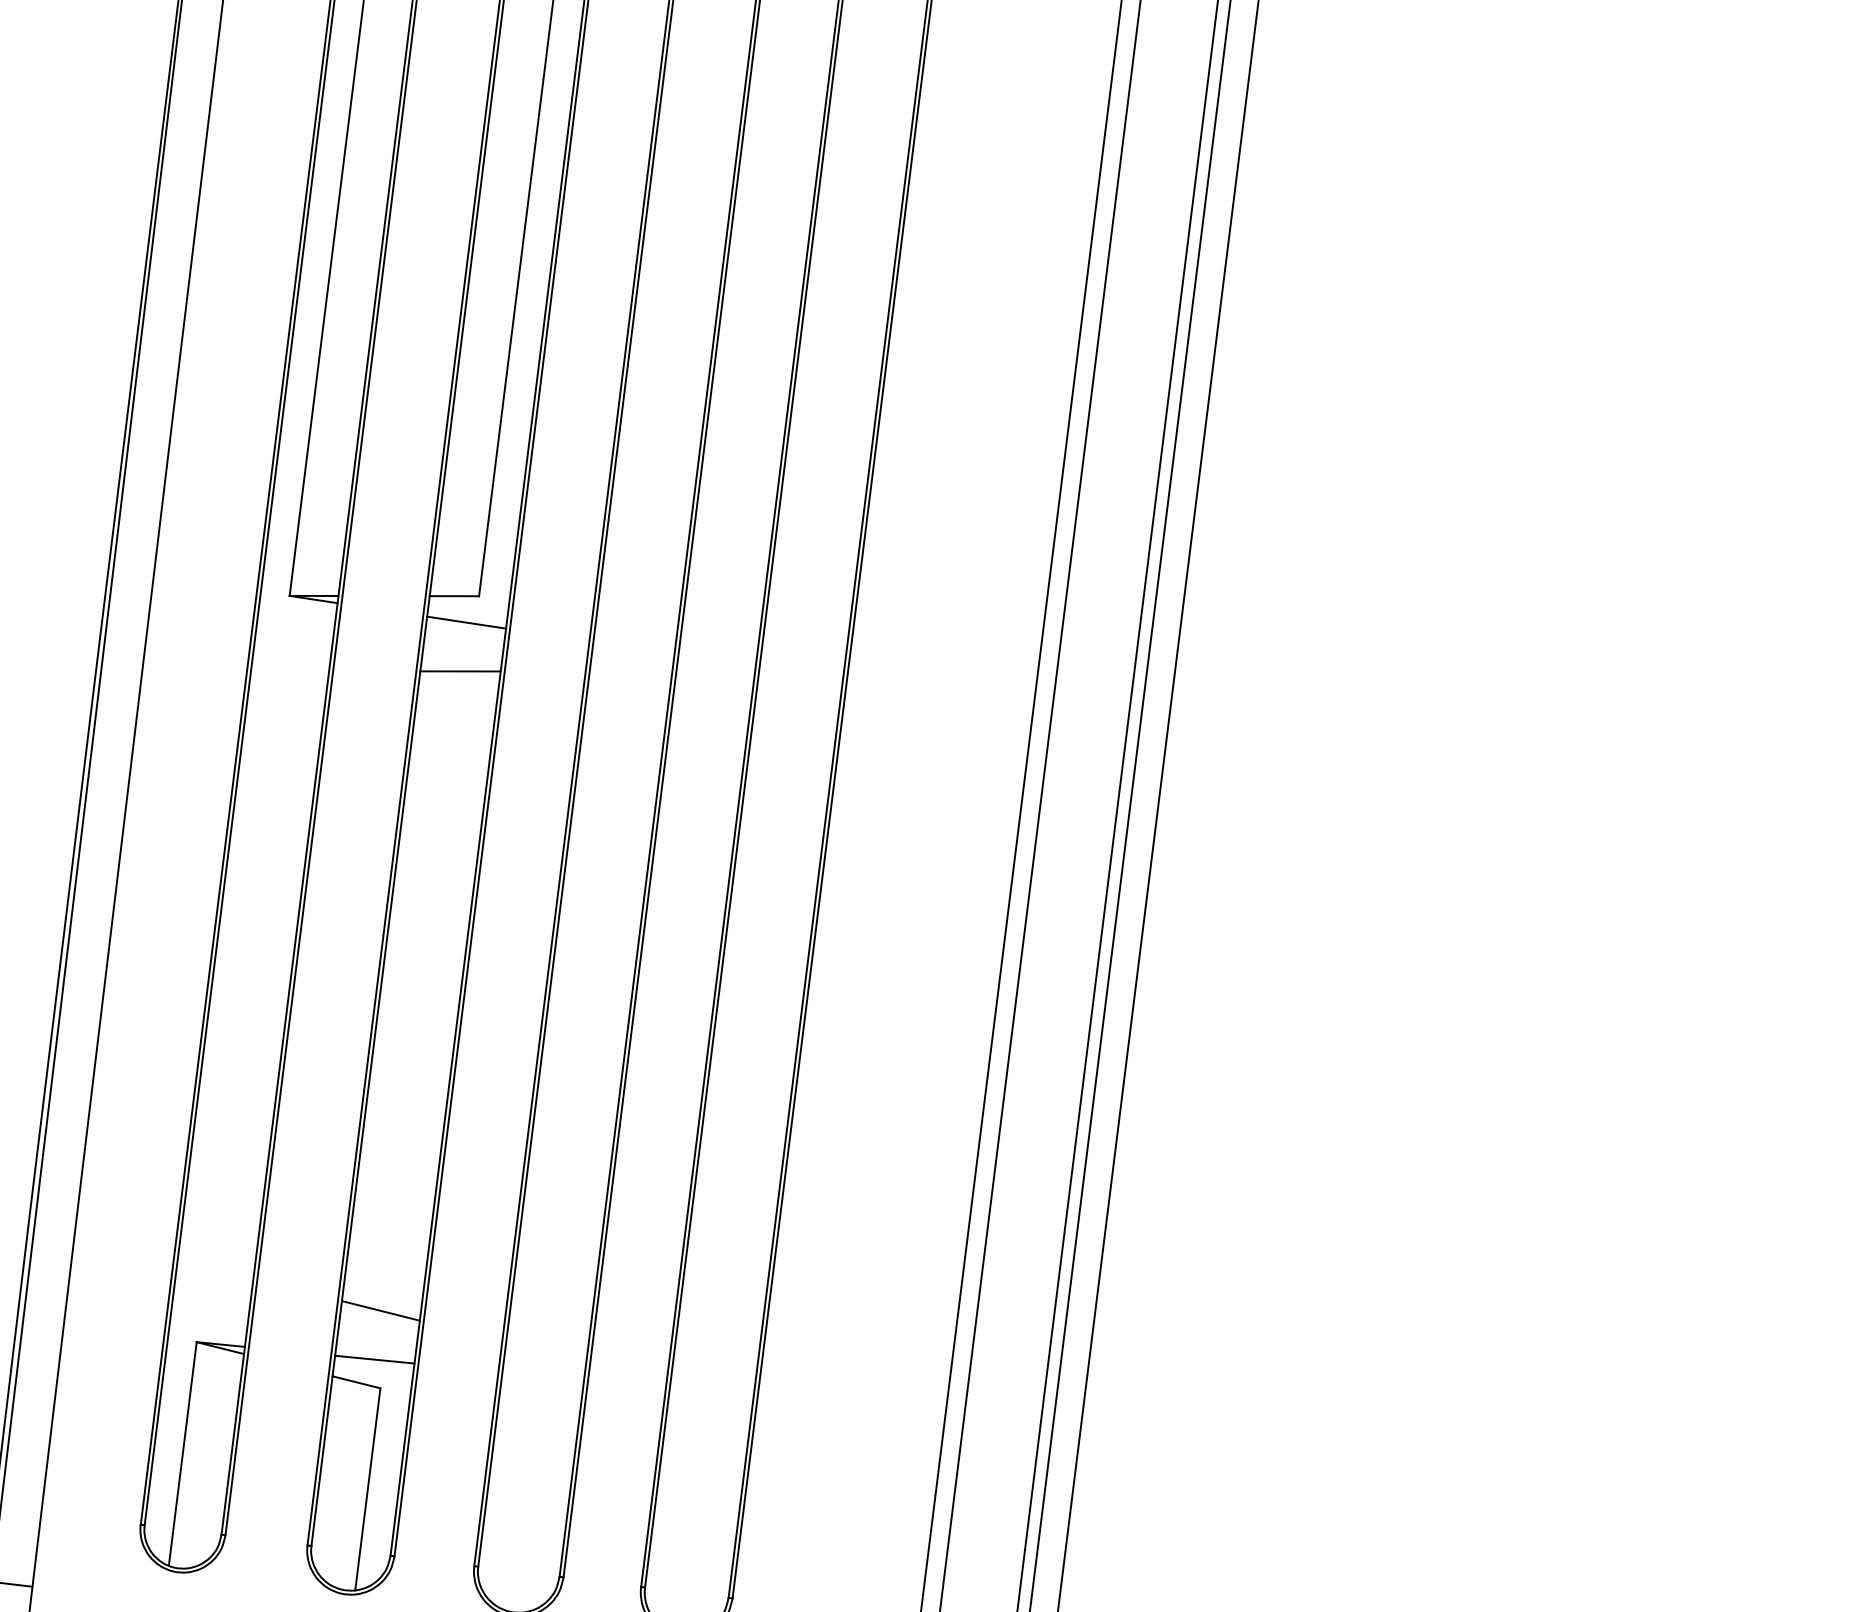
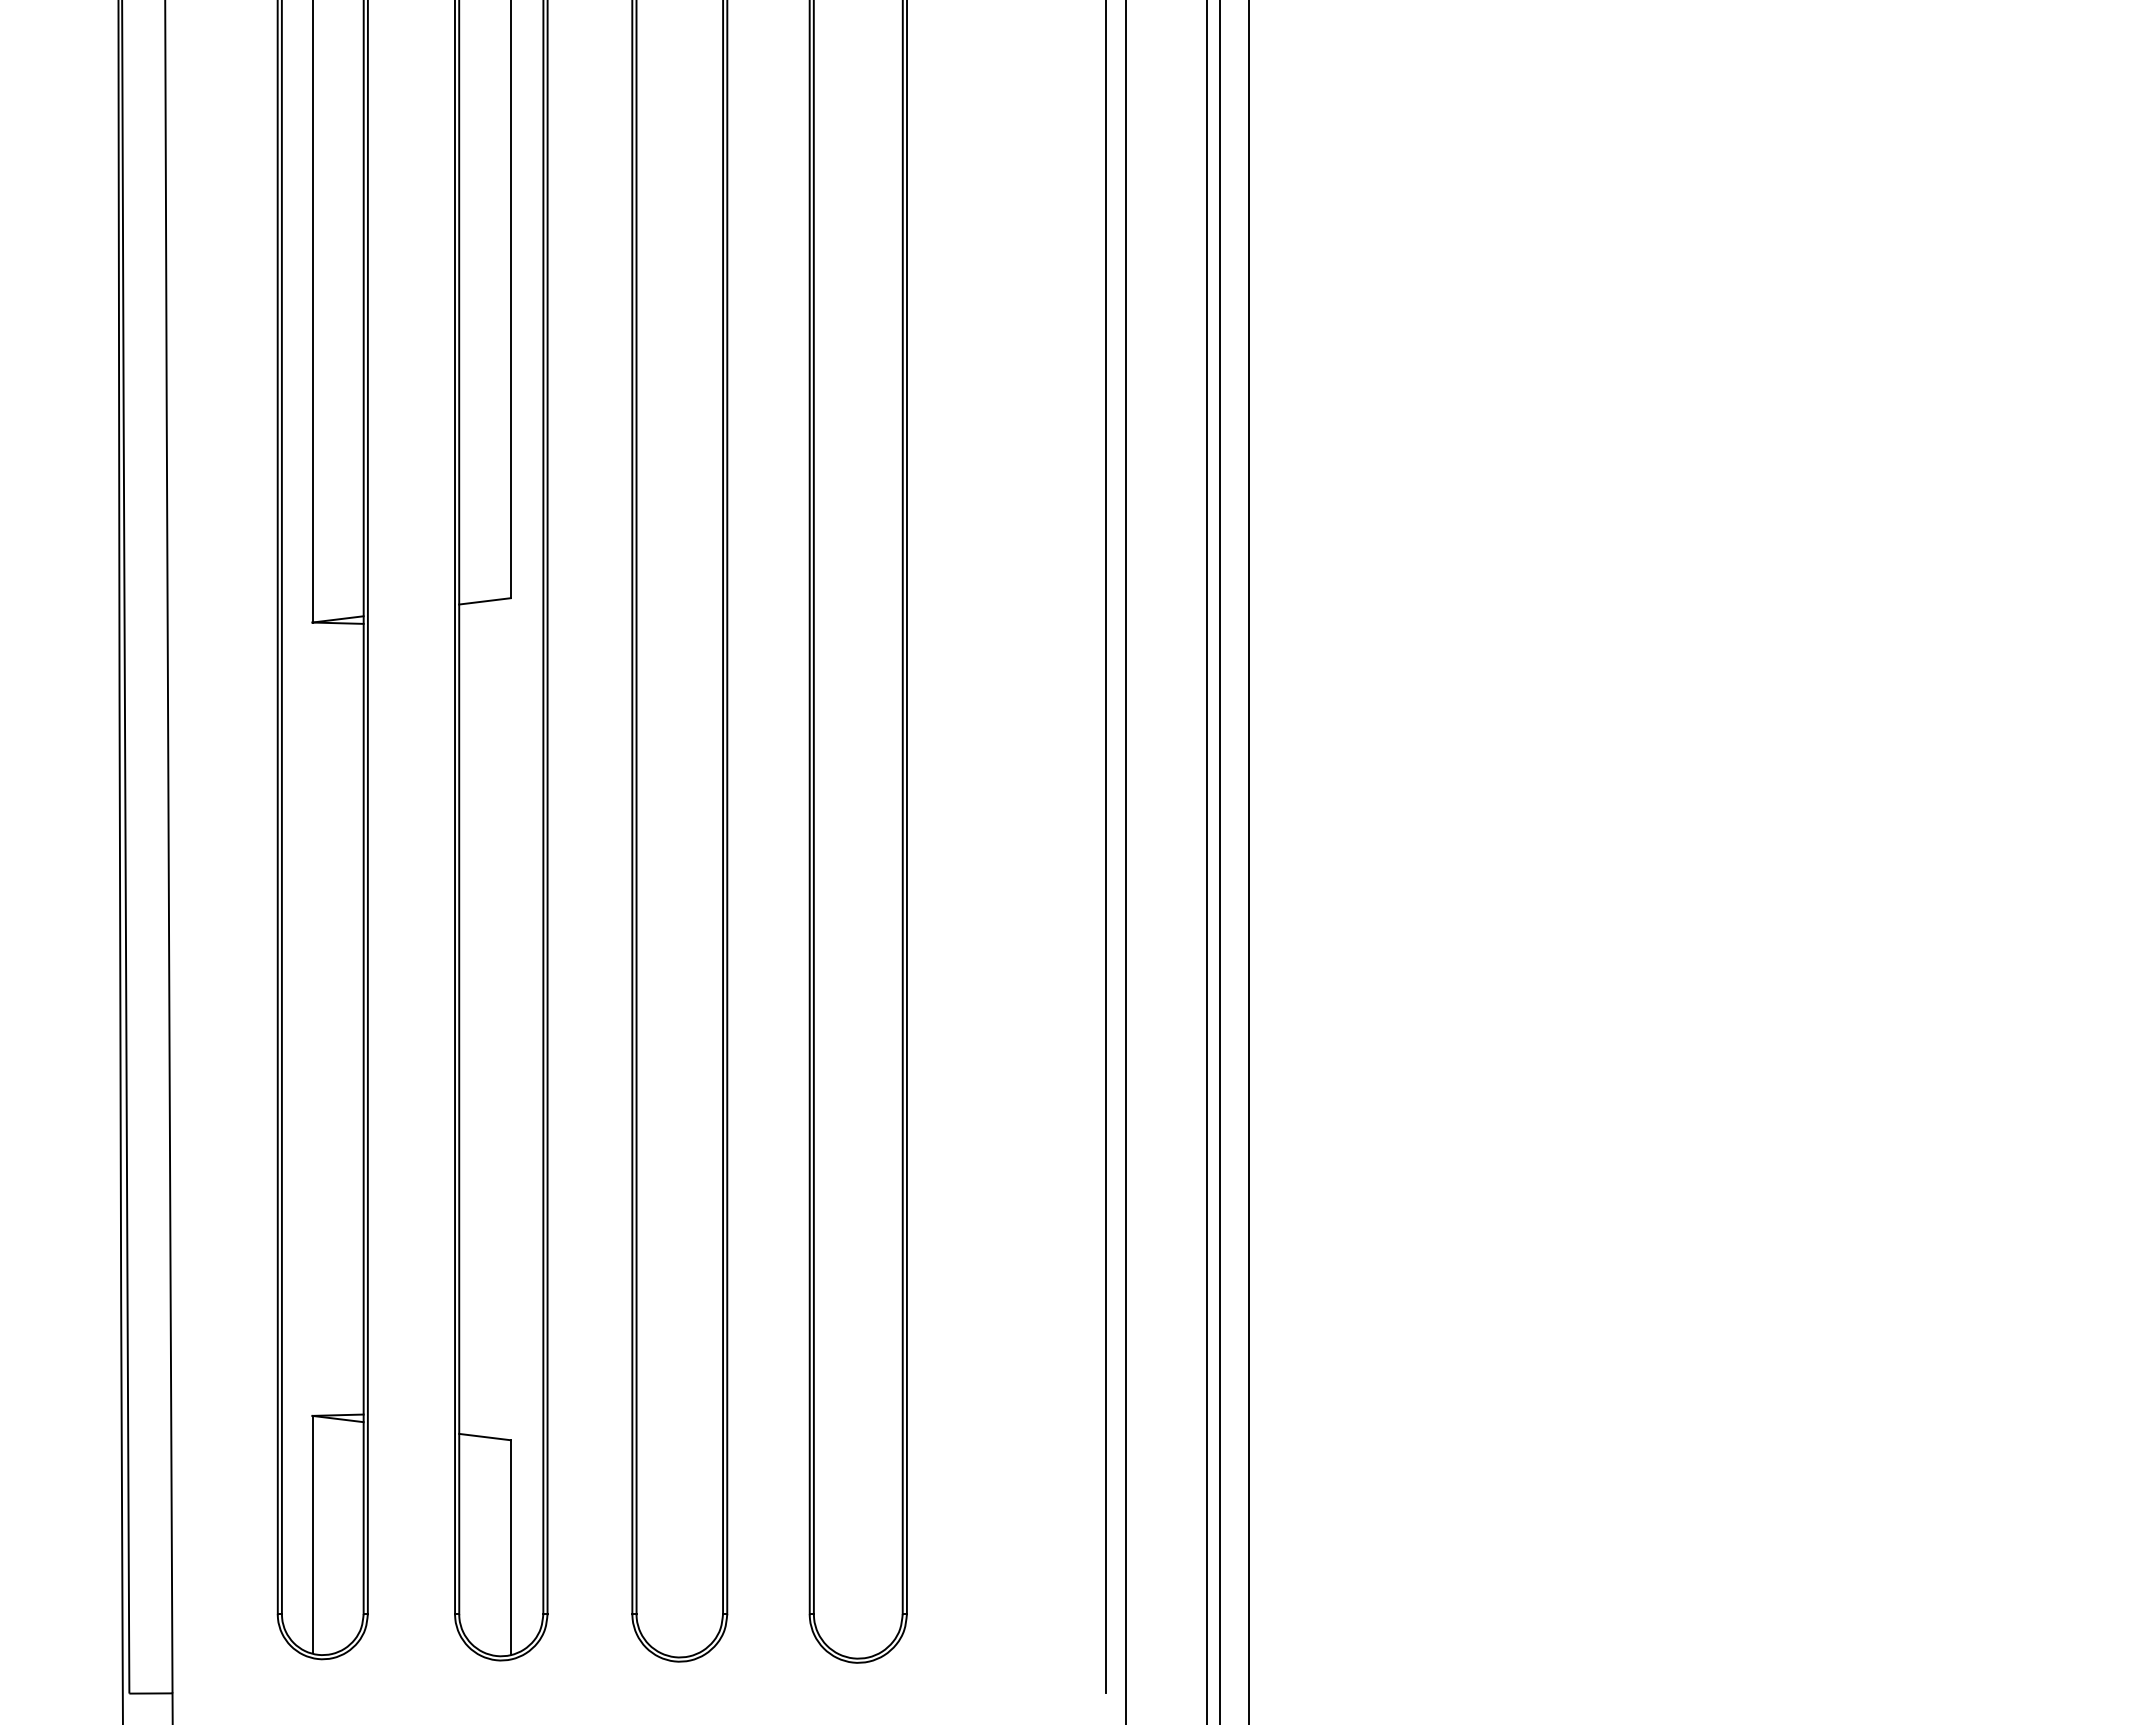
line: (466, 622) -> (501, 627), removed
line: (460, 671) -> (501, 679), removed
line: (381, 1310) -> (501, 1358), removed
line: (375, 1359) -> (501, 1410), removed

